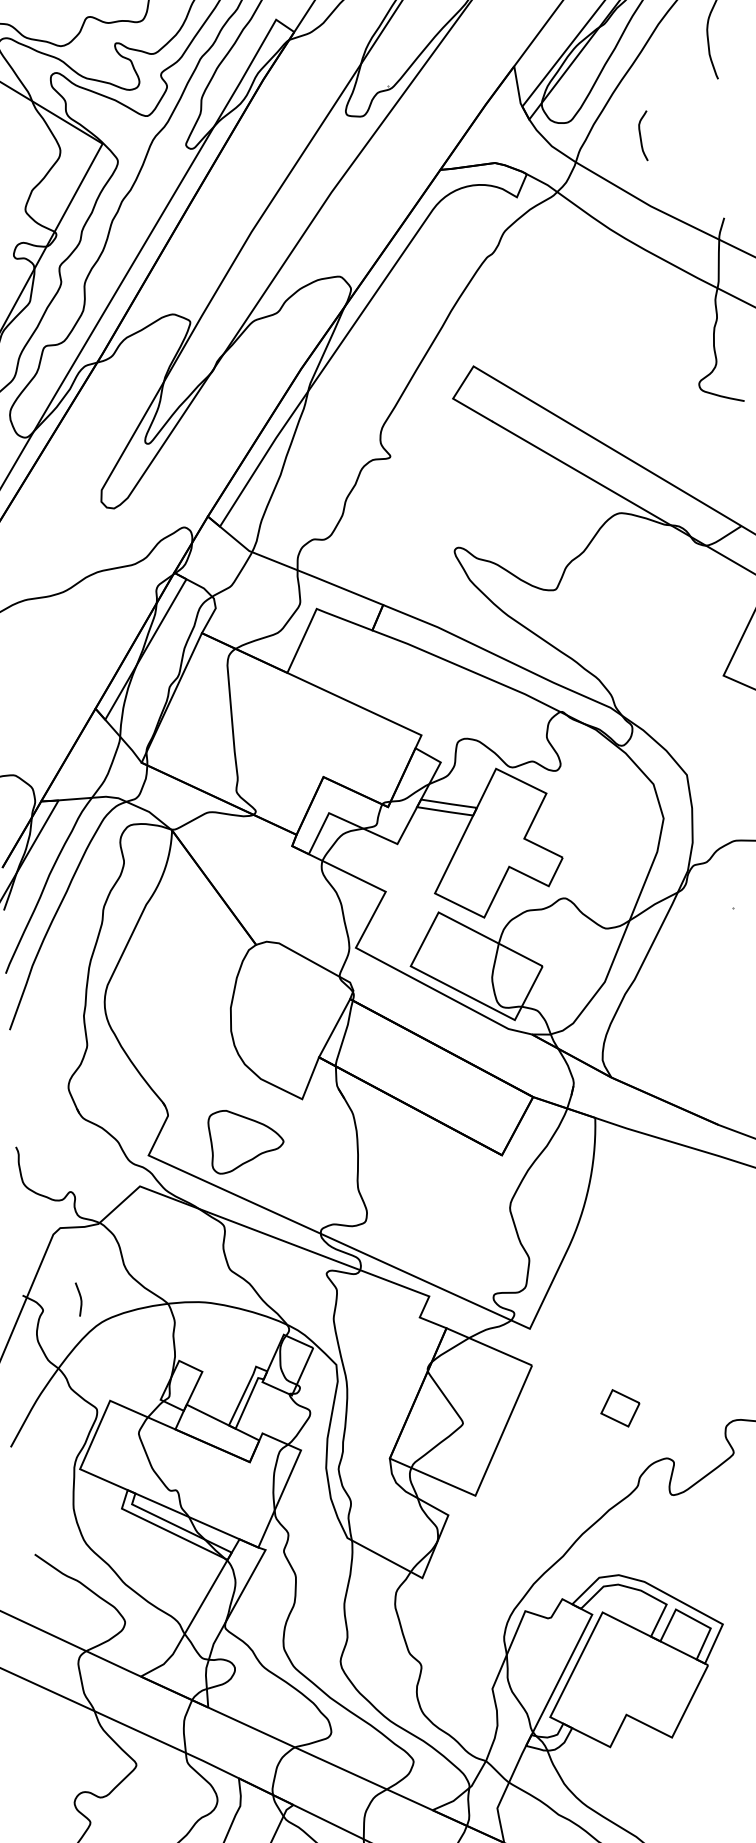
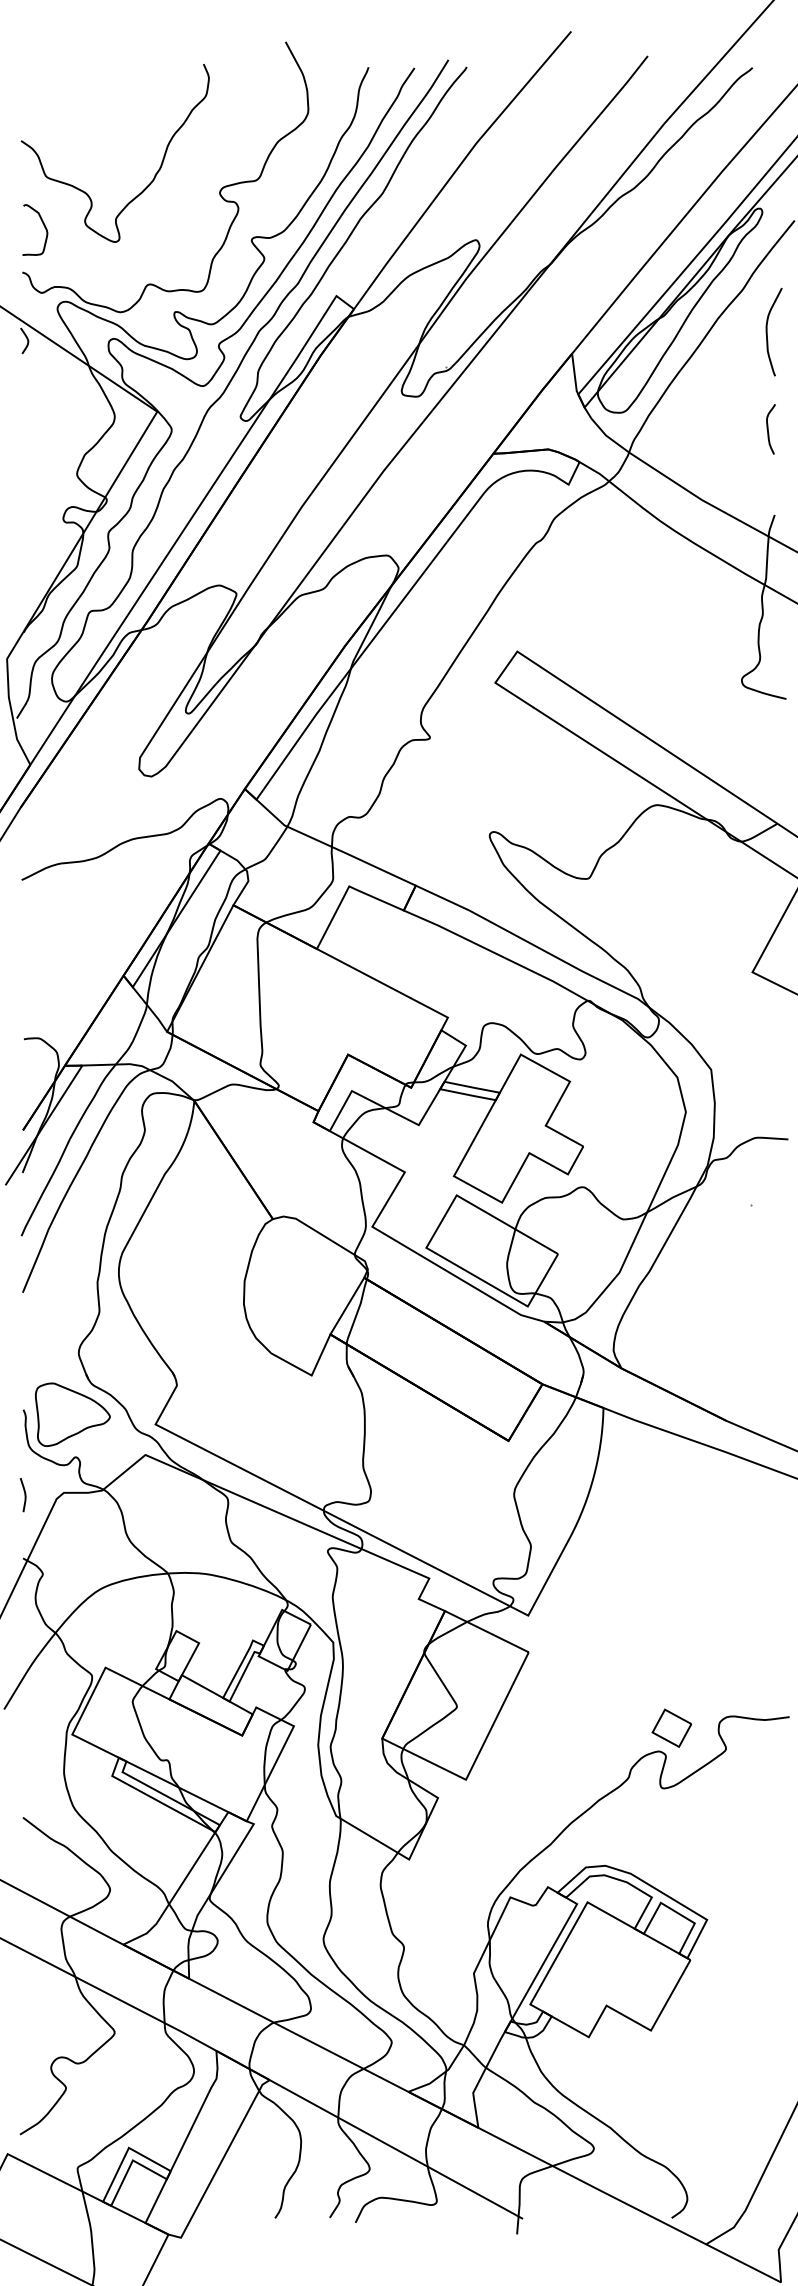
curve: (641, 136) -> (768, 429), moved
part: (245, 1140) -> (72, 1414), moved
curve: (80, 1299) -> (24, 1495), moved
part: (619, 1407) -> (671, 1727), moved

